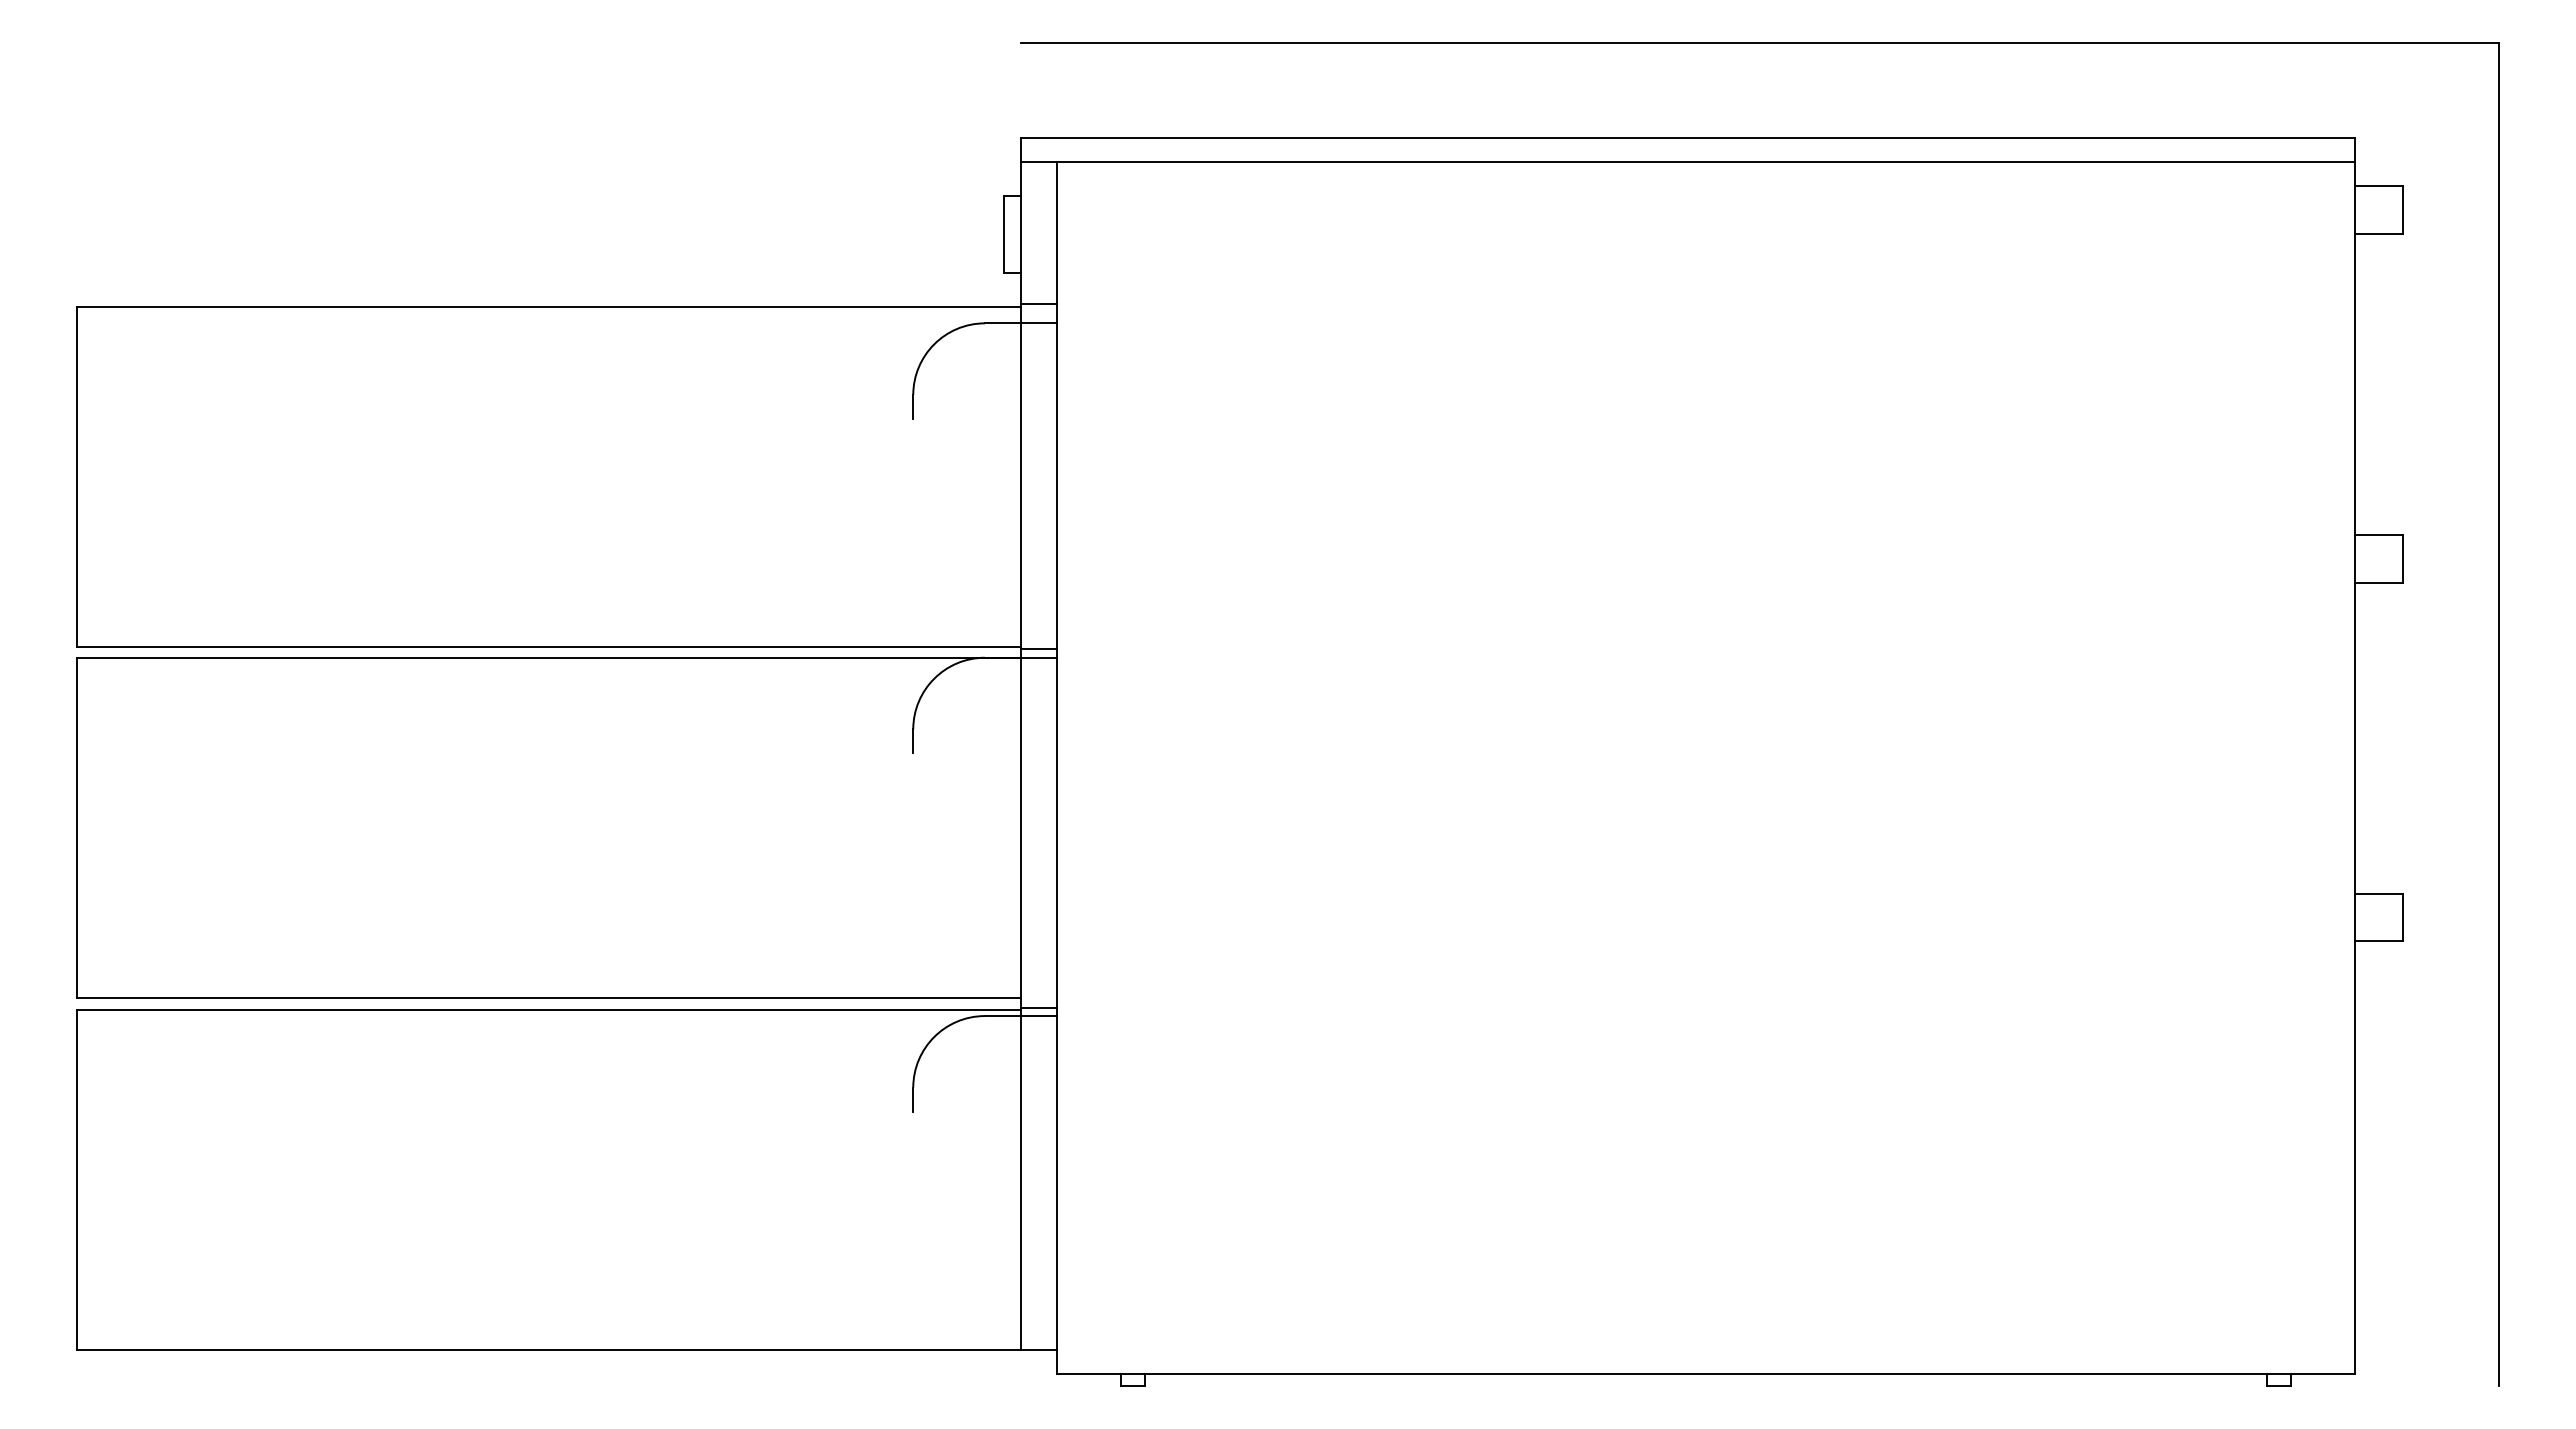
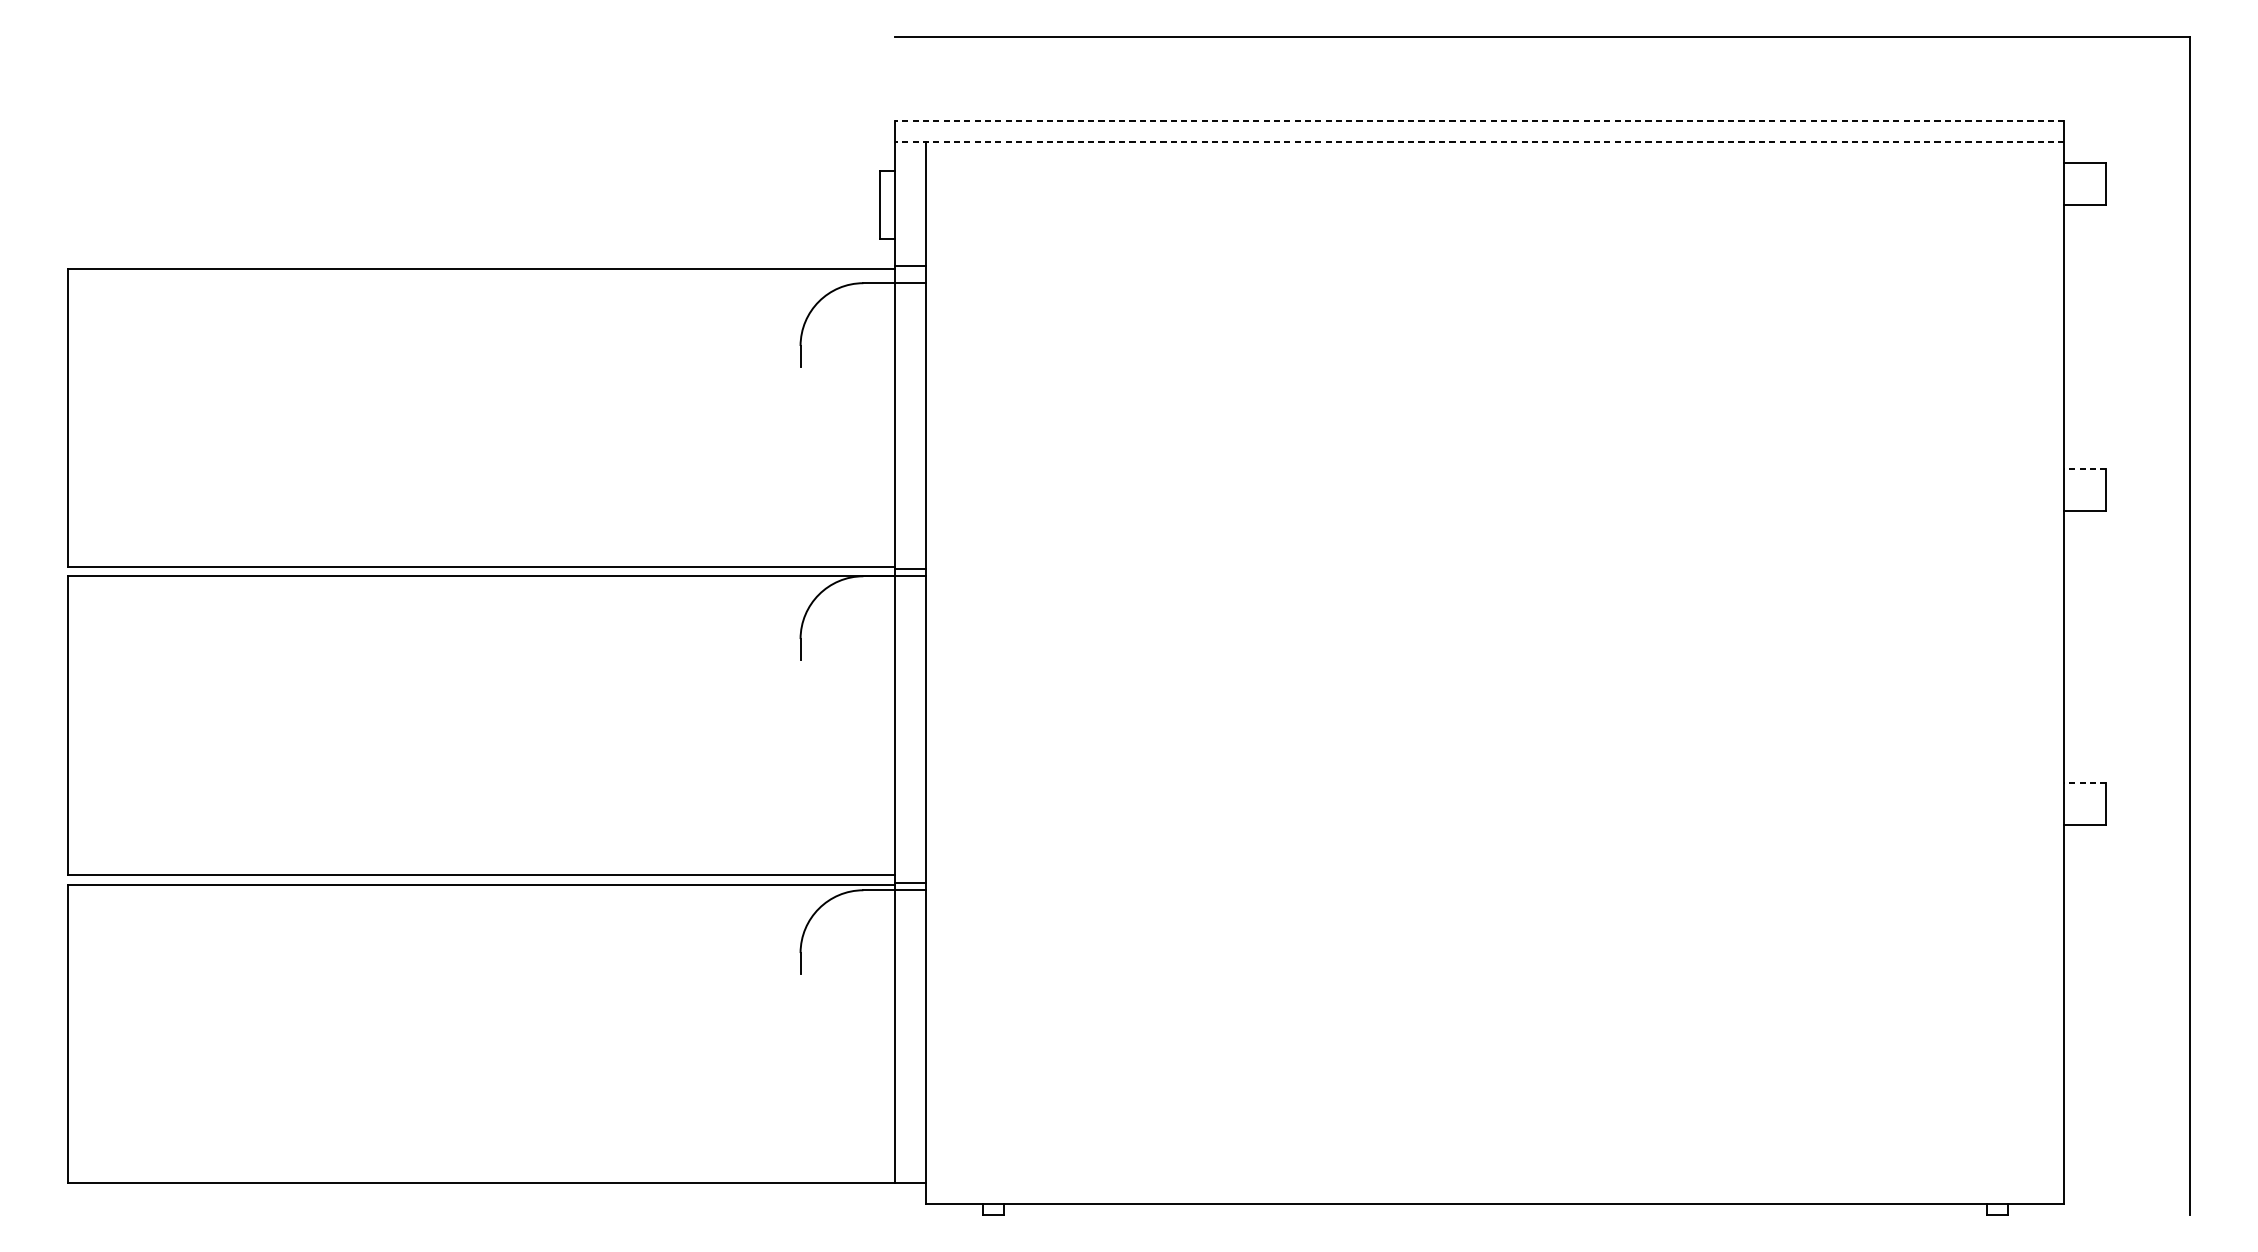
line: (1687, 138) -> (1479, 121), solid -> dashed
line: (1687, 162) -> (1479, 142), solid -> dashed
line: (2379, 535) -> (2085, 469), solid -> dashed
line: (2379, 893) -> (2085, 782), solid -> dashed

